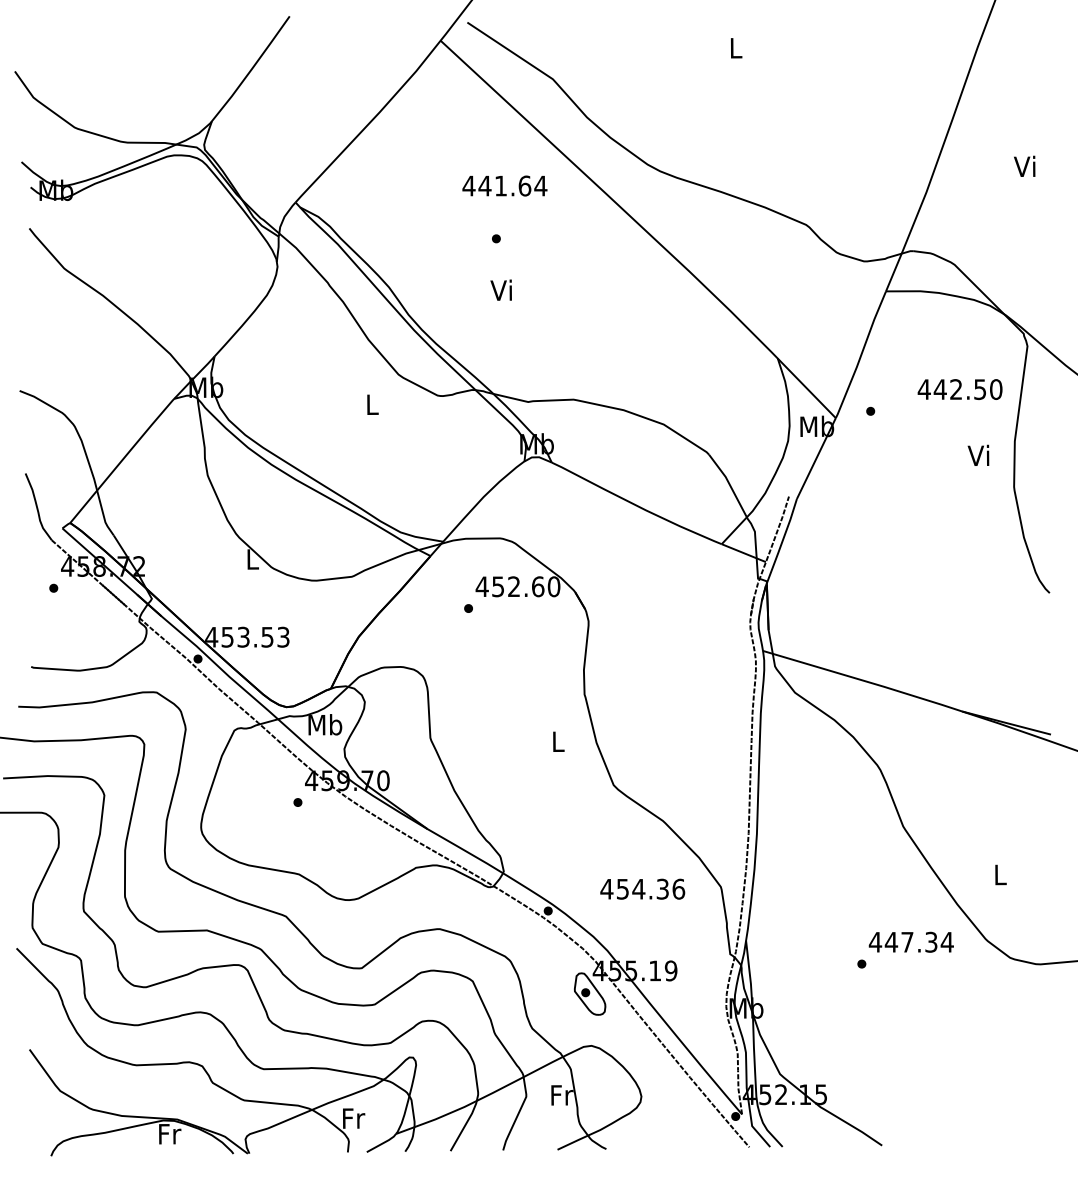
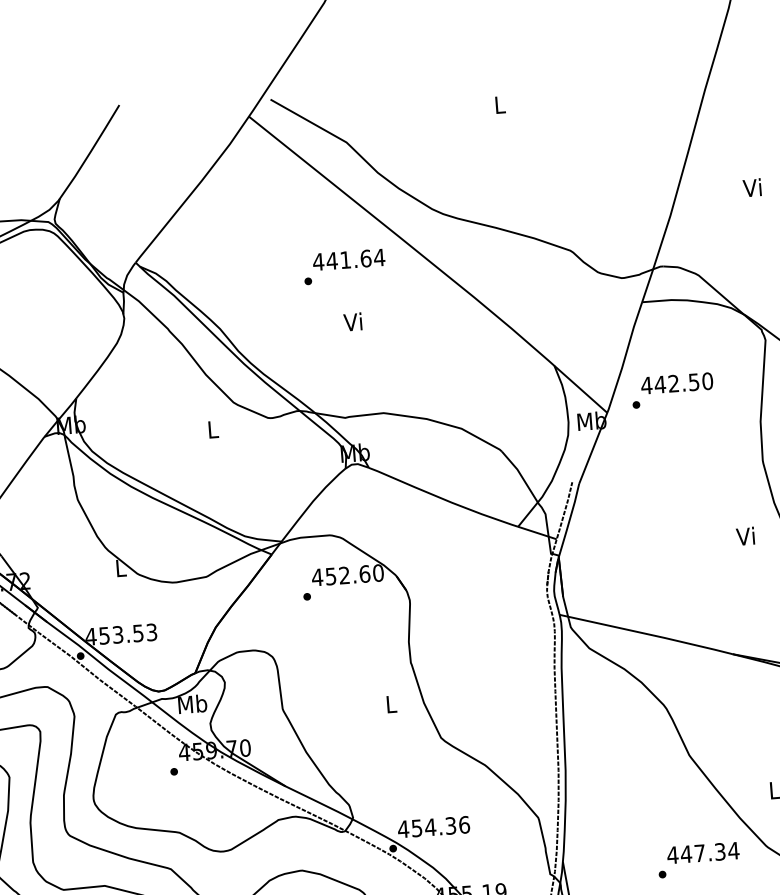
text: (504, 185) -> (348, 259), moved
text: (500, 289) -> (352, 321), moved
text: (959, 389) -> (676, 383), moved
text: (978, 454) -> (745, 535), moved
text: (642, 888) -> (433, 826), moved

